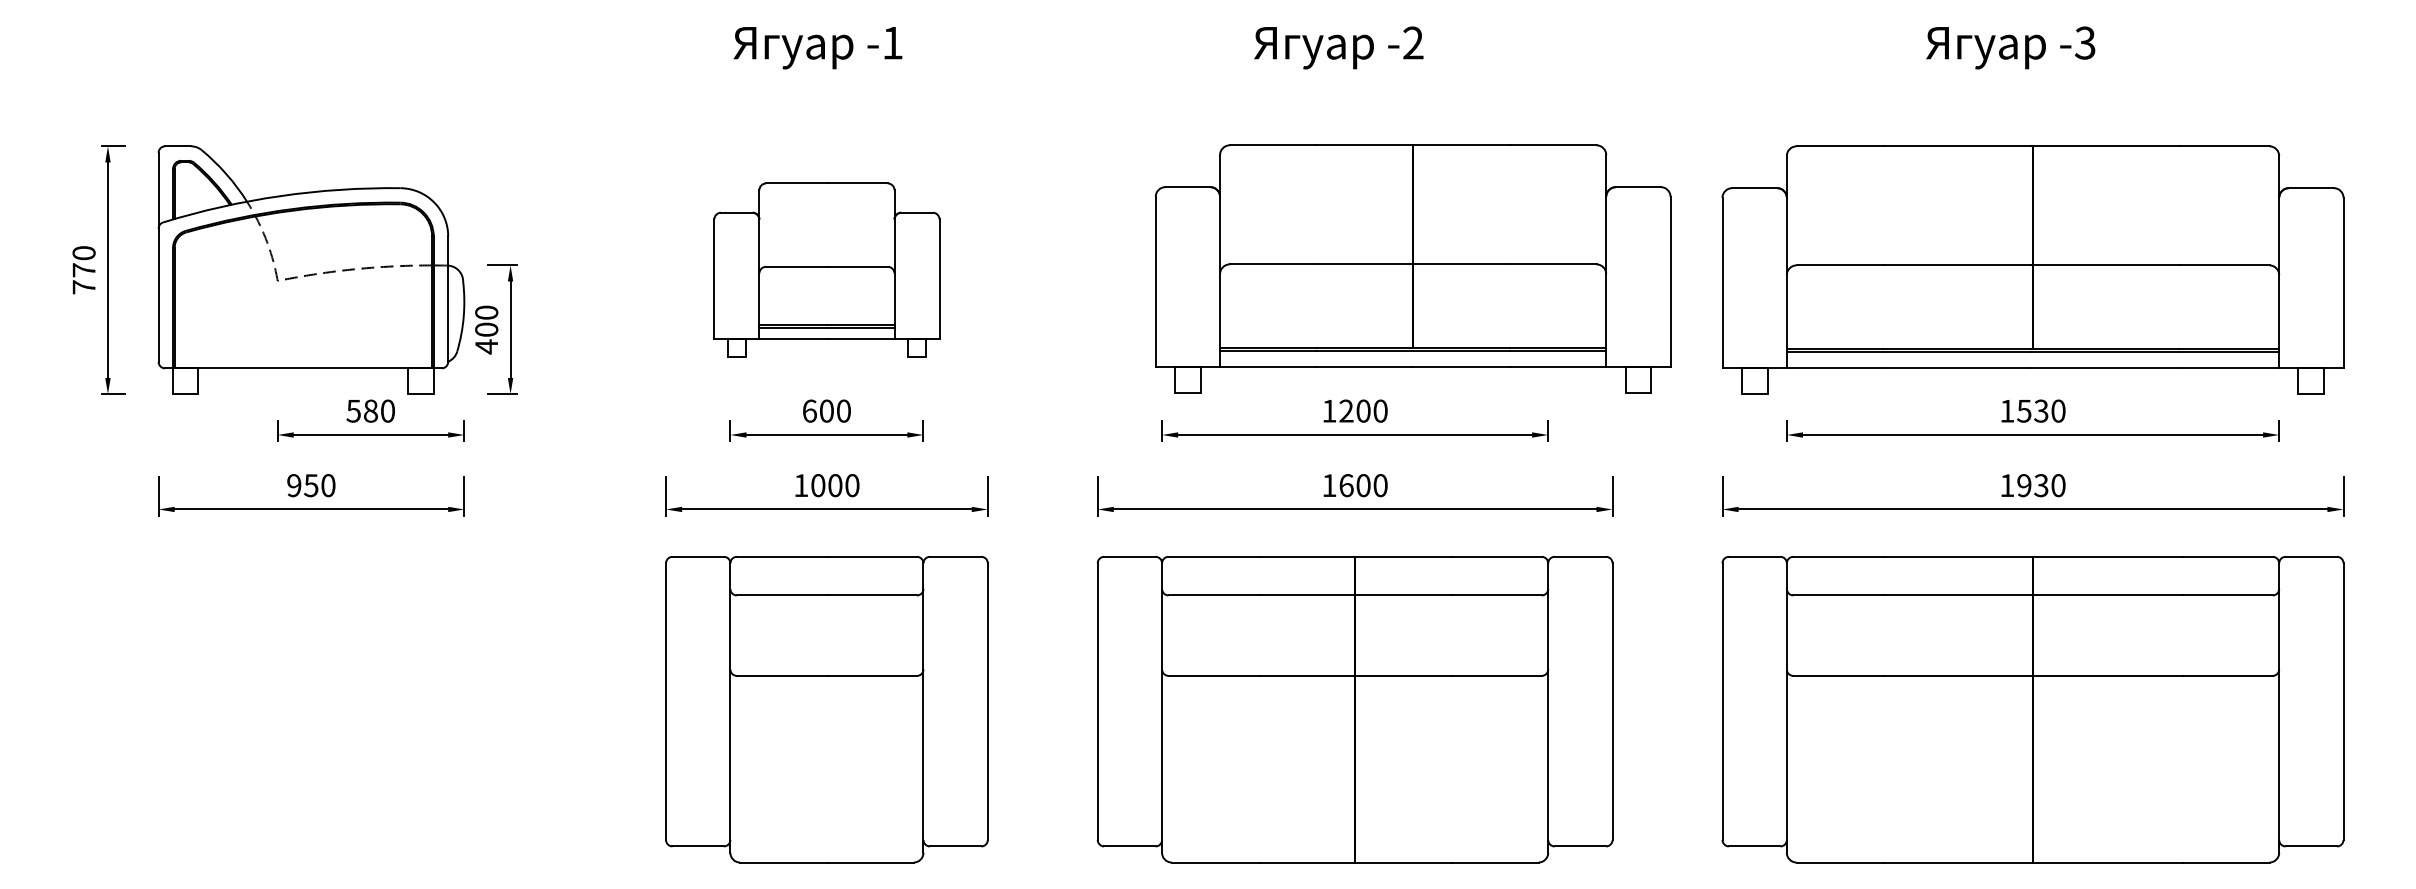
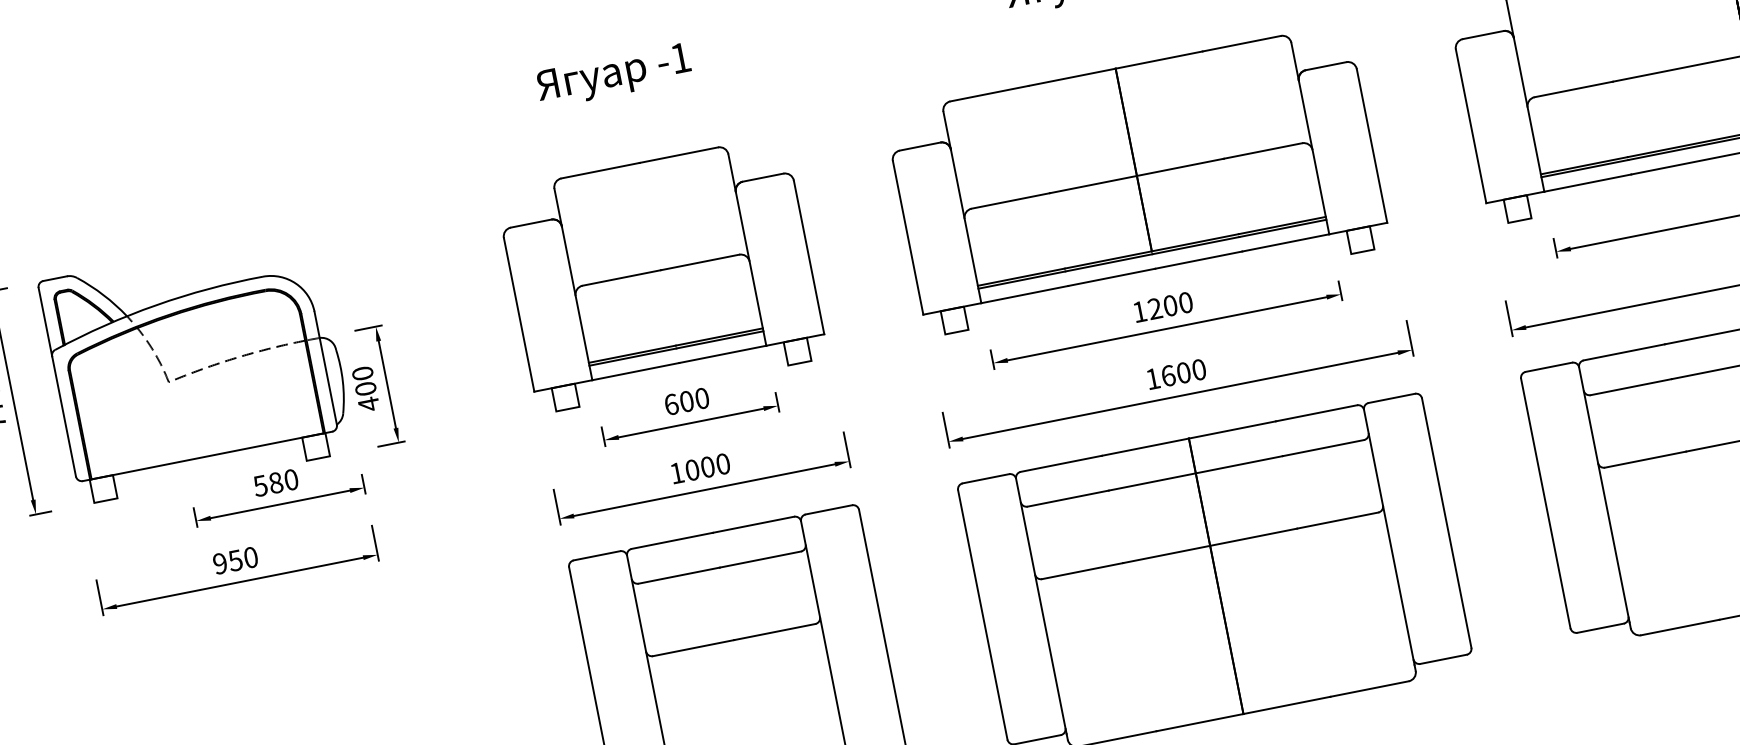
part: (1412, 268) -> (1137, 179), moved
part: (826, 269) -> (661, 273), size x1.43

